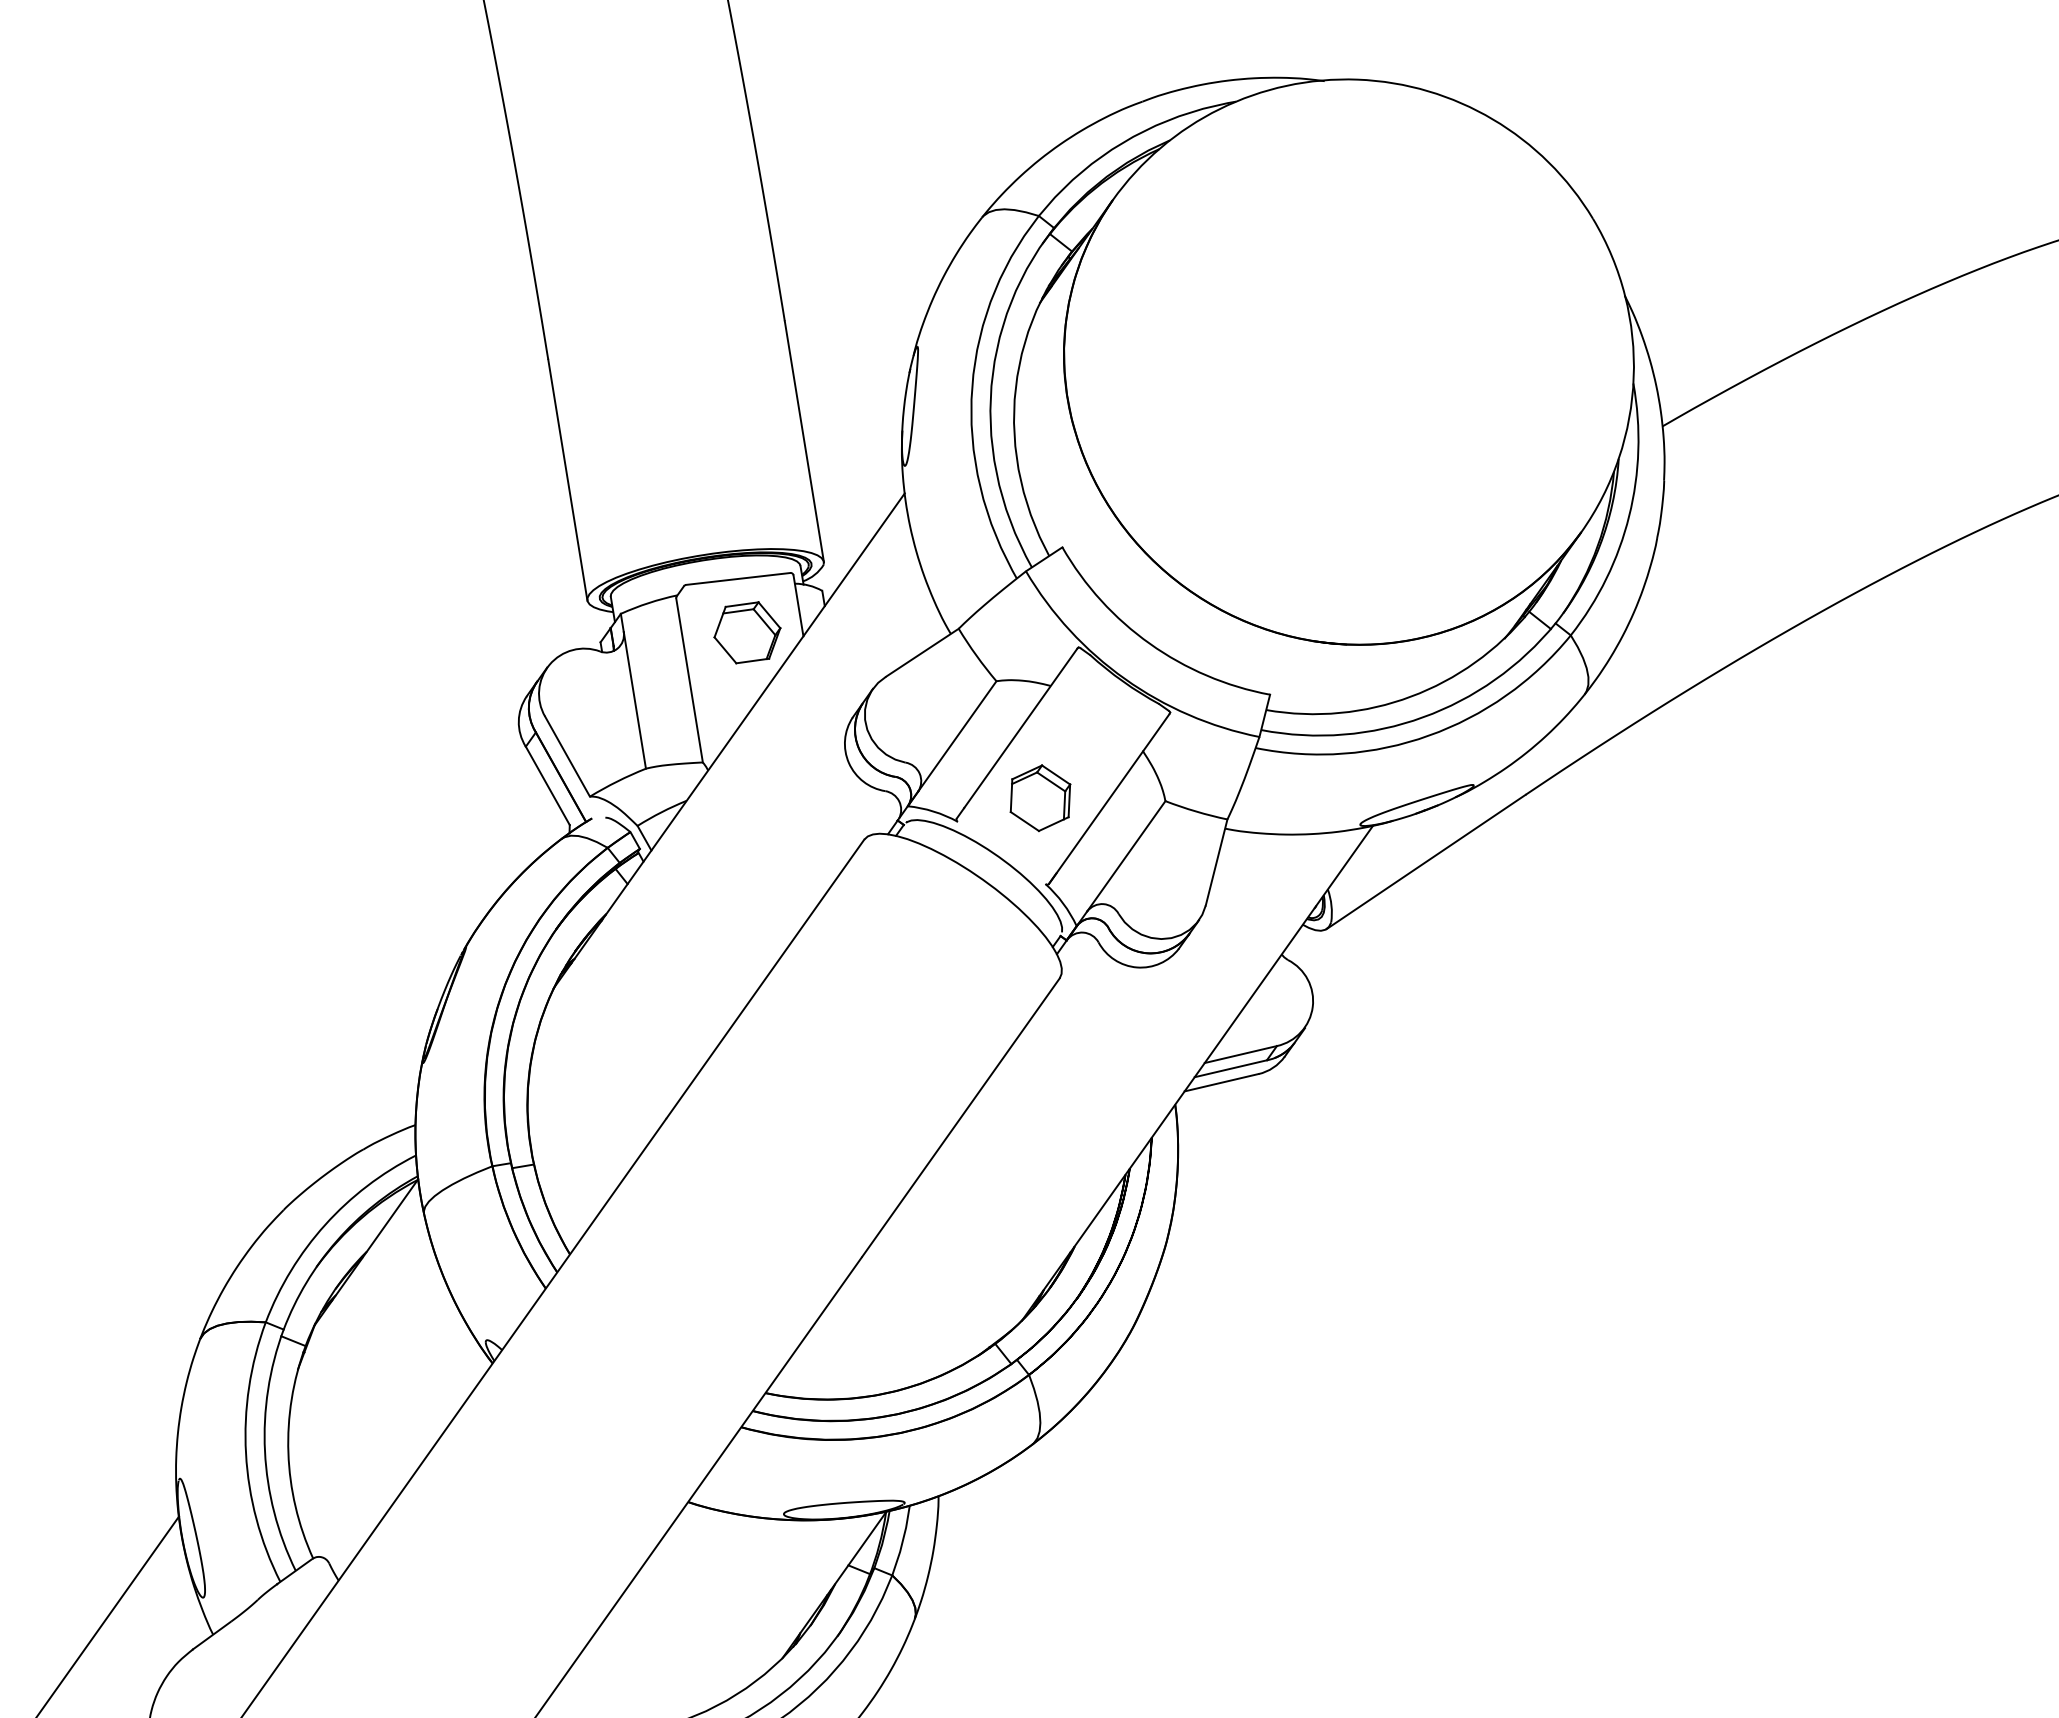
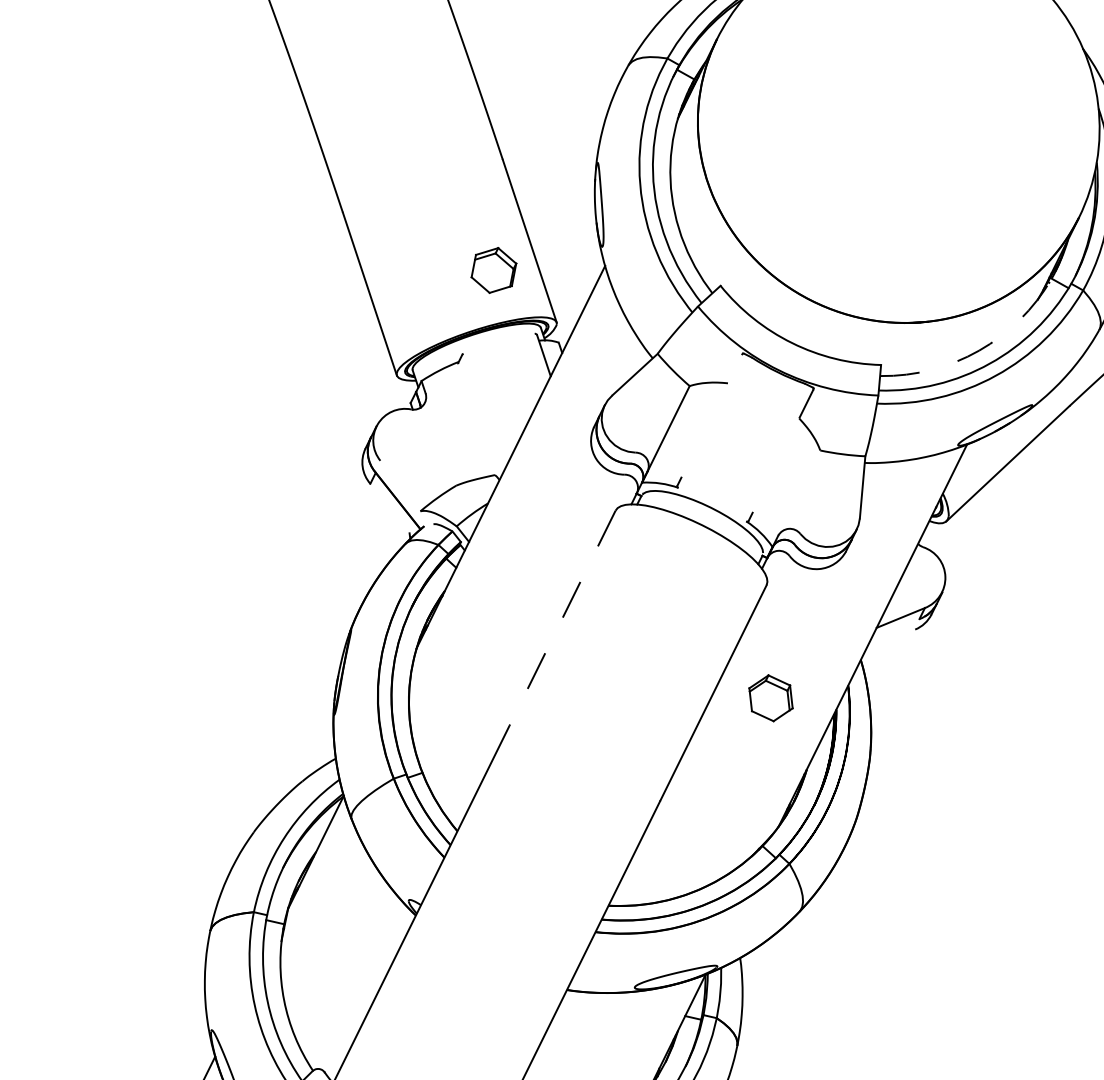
line: (738, 578) -> (499, 343), removed
part: (747, 632) -> (493, 270), moved
line: (689, 680) -> (476, 419), removed
arc: (1411, 696) -> (979, 350), solid -> dashed
line: (634, 700) -> (440, 439), removed
line: (1020, 728) -> (711, 416), removed
line: (567, 756) -> (400, 485), removed
line: (547, 785) -> (389, 508), removed
part: (1040, 798) -> (771, 698), moved
line: (1096, 817) -> (774, 469), removed
line: (1126, 856) -> (799, 493), removed
line: (765, 978) -> (562, 618), solid -> dashed
line: (1230, 1068) -> (895, 628), removed
line: (1221, 1082) -> (890, 639), removed

